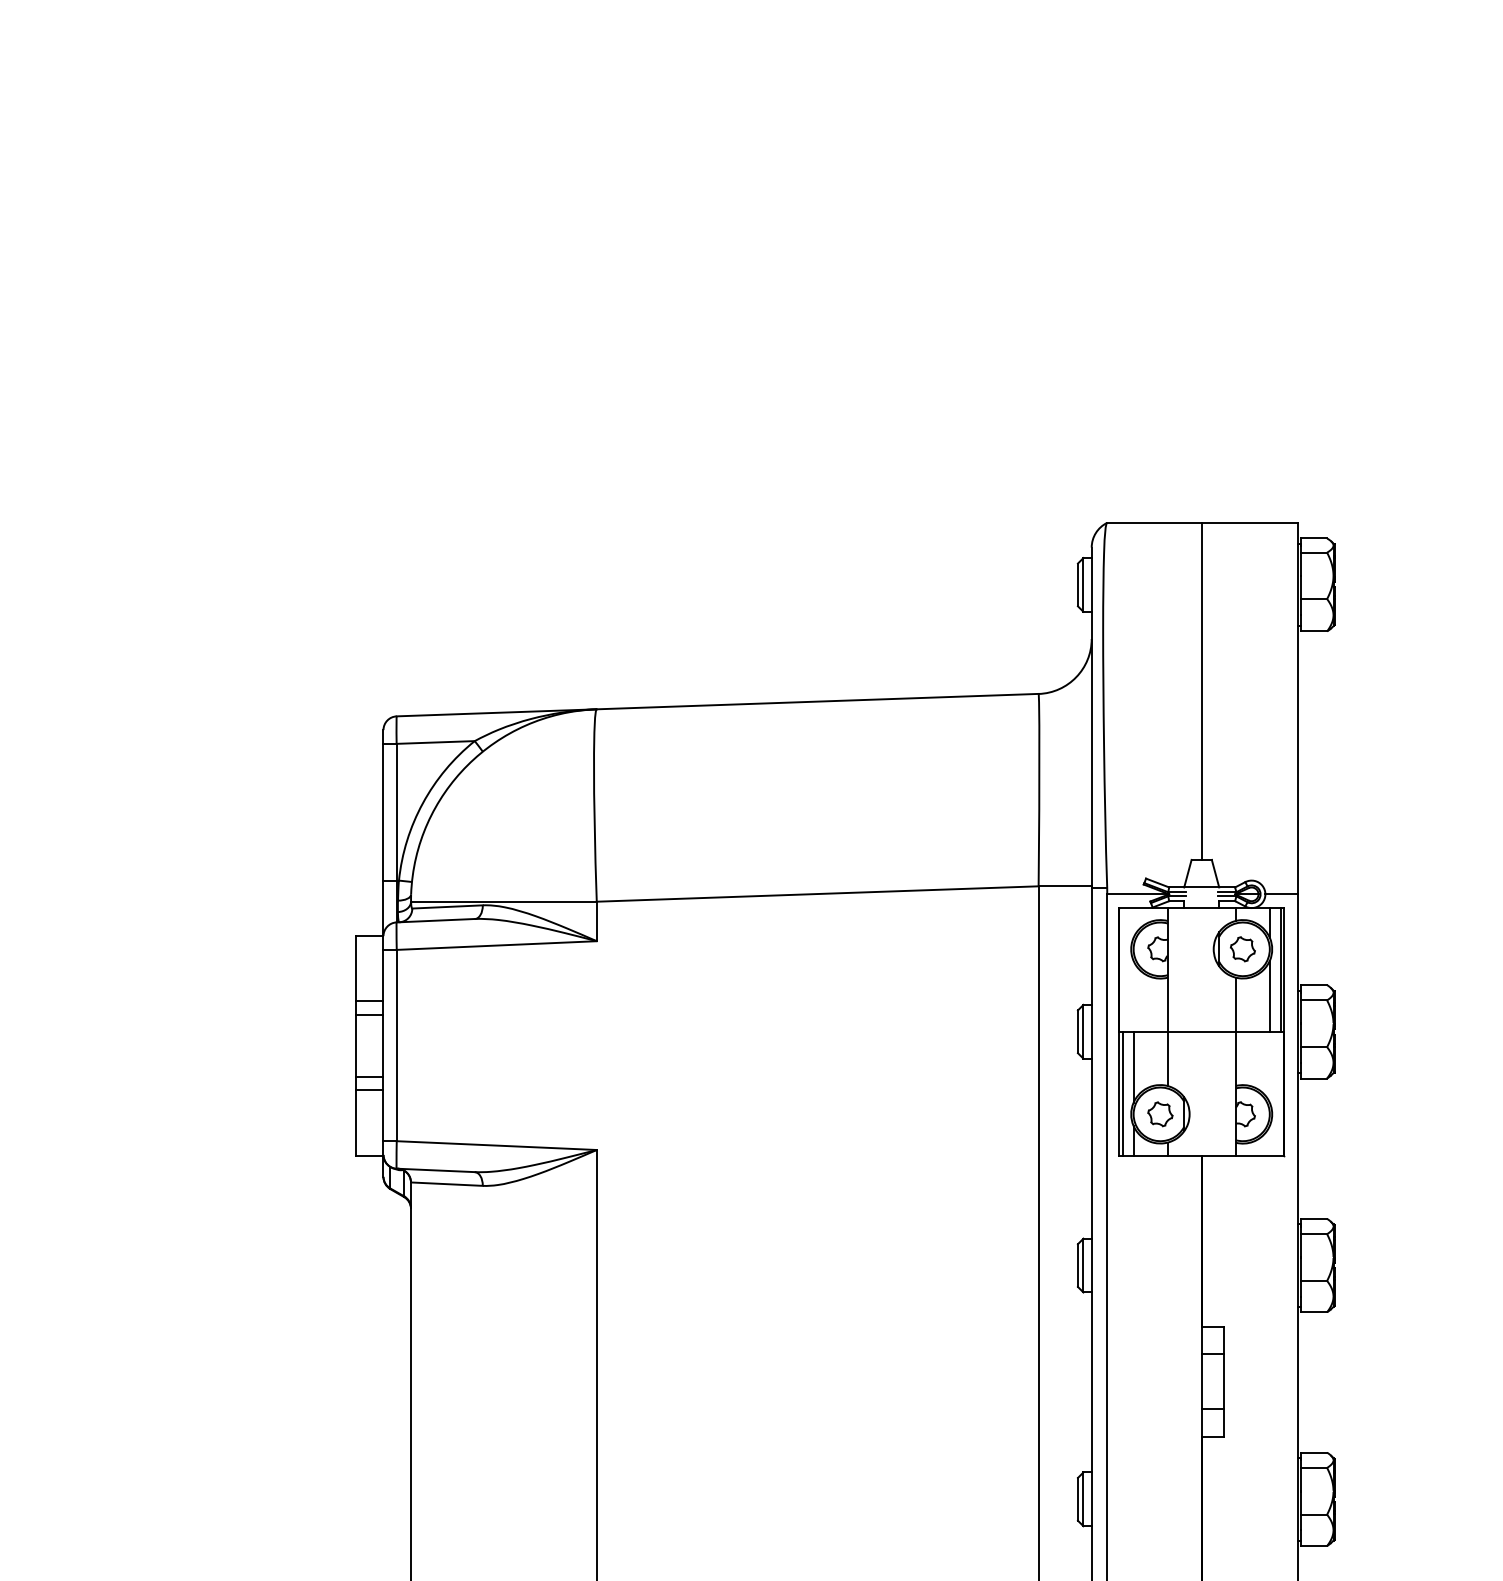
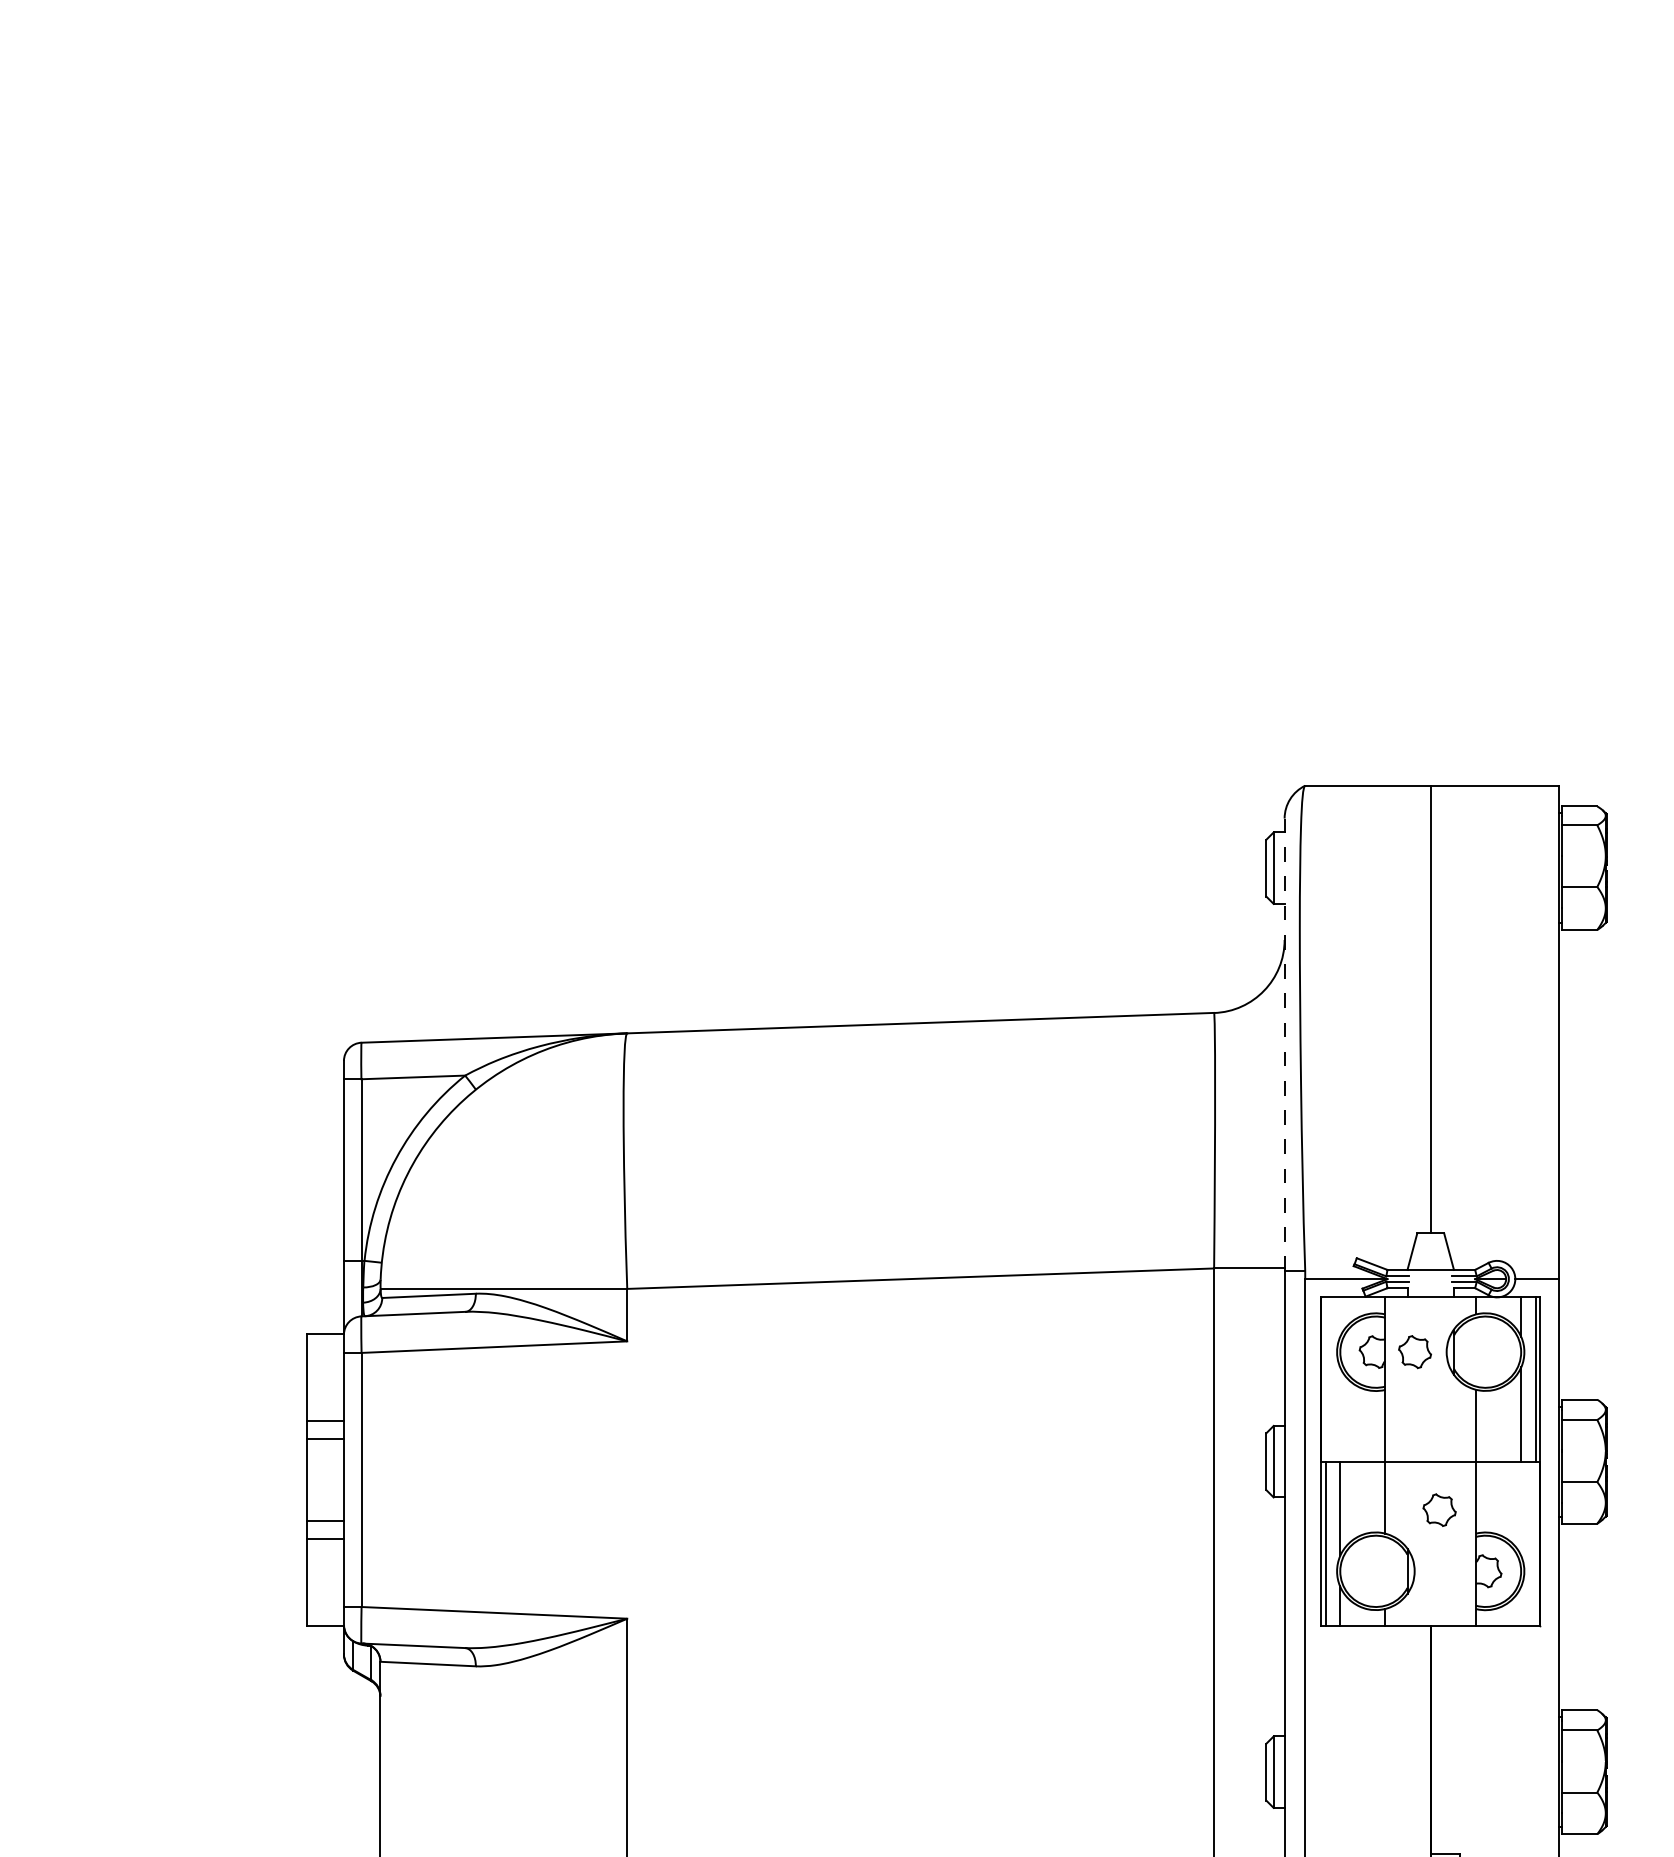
line: (1091, 717) -> (1284, 1044), solid -> dashed
part: (1242, 949) -> (1414, 1352), moved
part: (1160, 1114) -> (1439, 1510), moved

